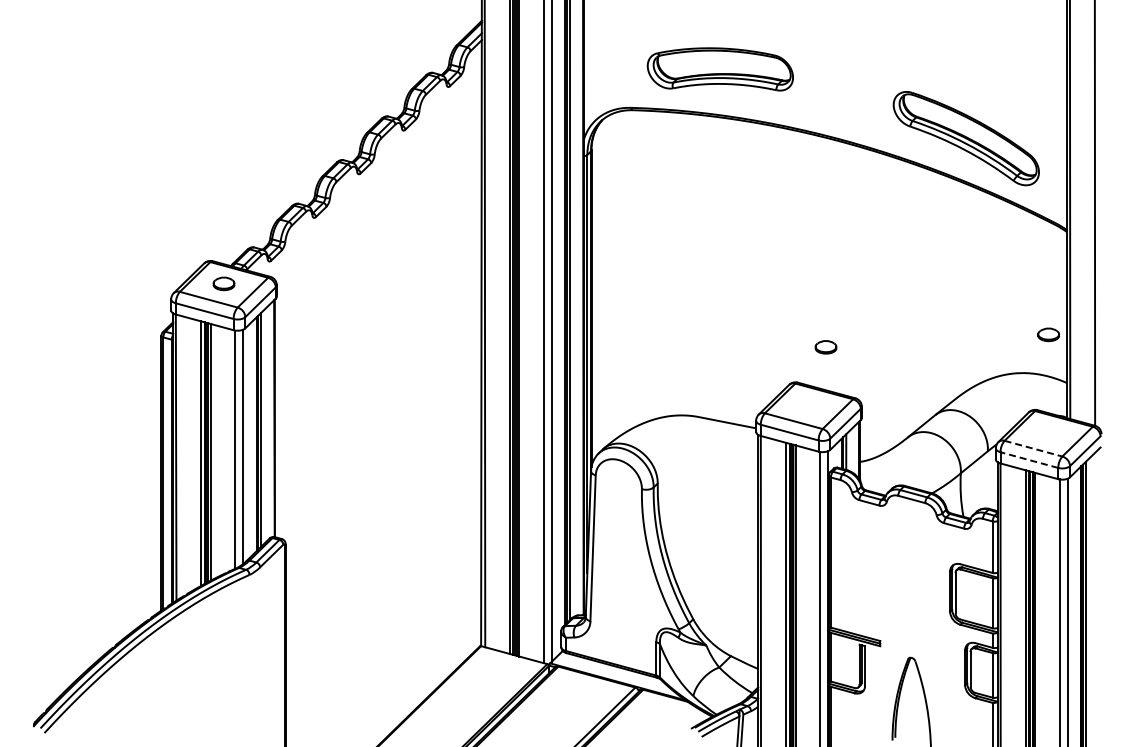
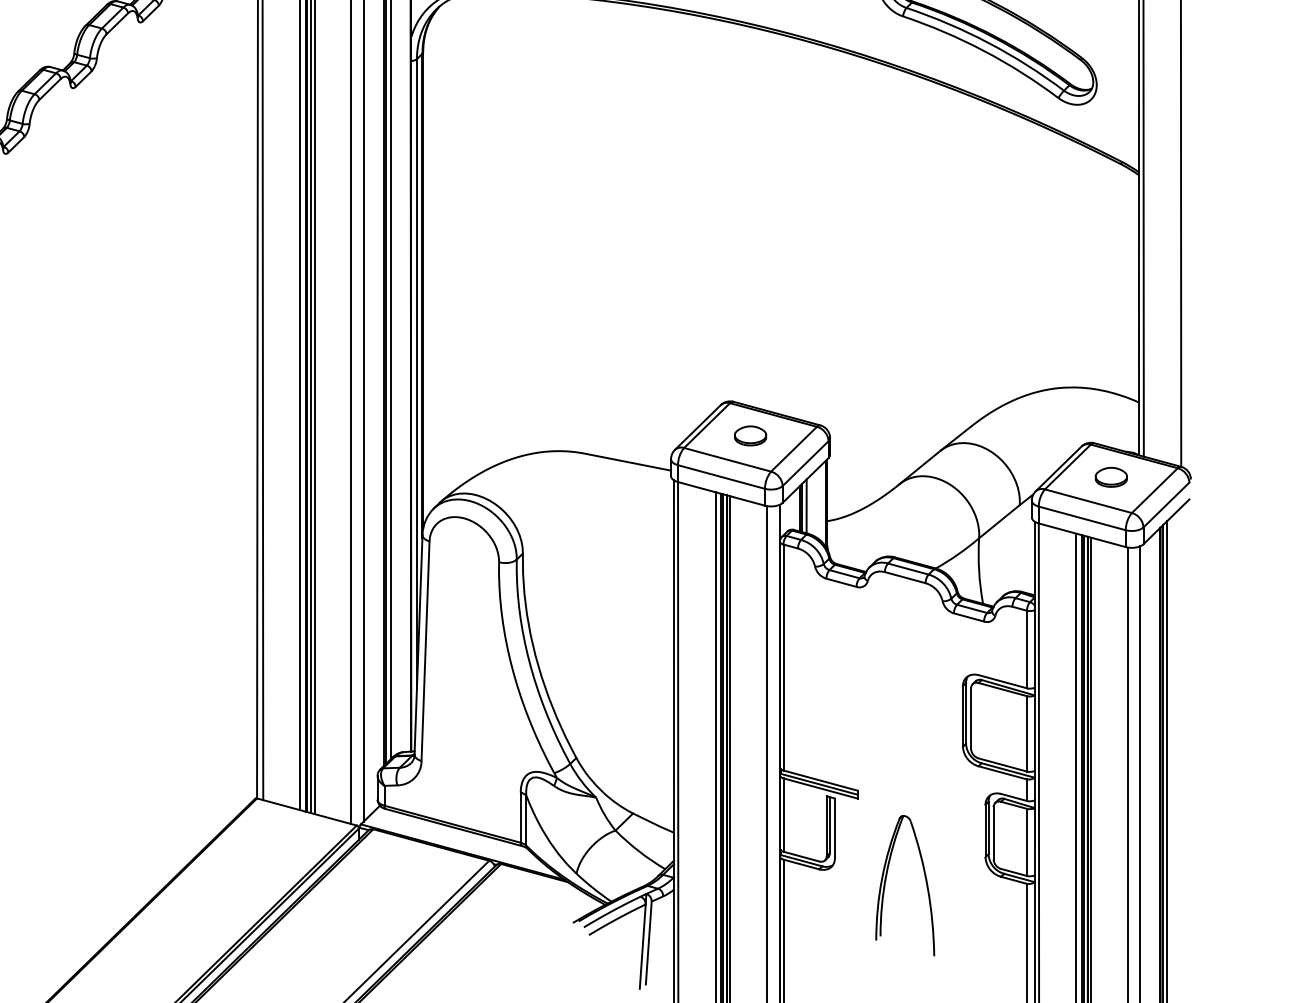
part: (1048, 334) -> (1111, 476), moved
part: (825, 347) -> (749, 436), moved
line: (1033, 448) -> (1088, 500), dashed -> solid
line: (1029, 460) -> (1082, 519), dashed -> solid

